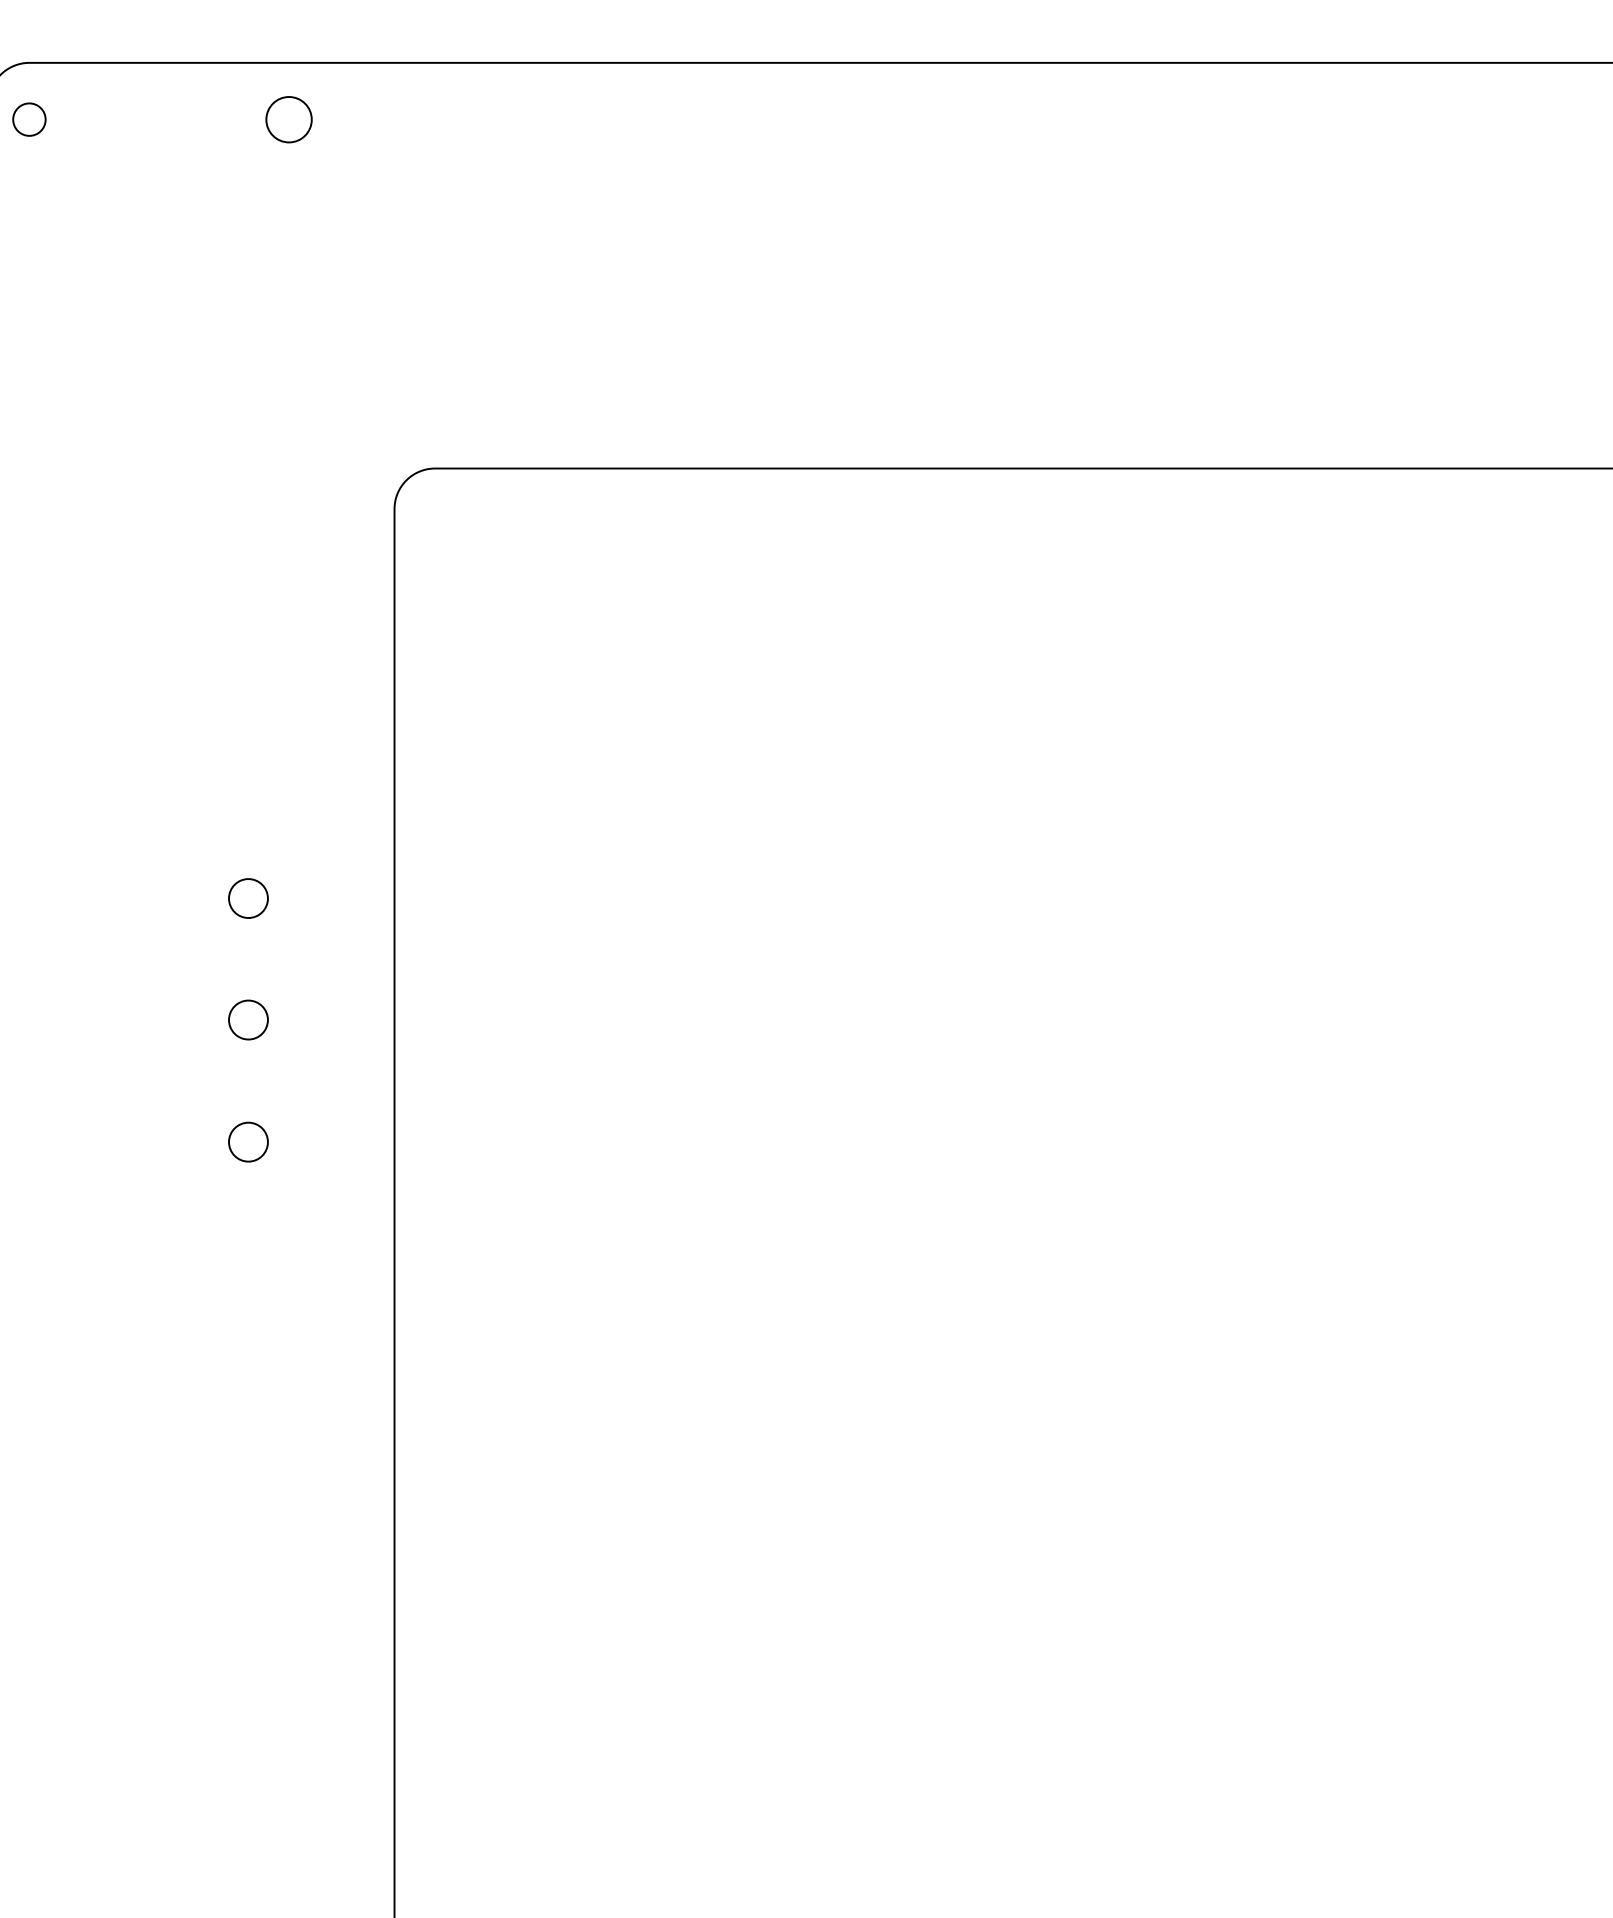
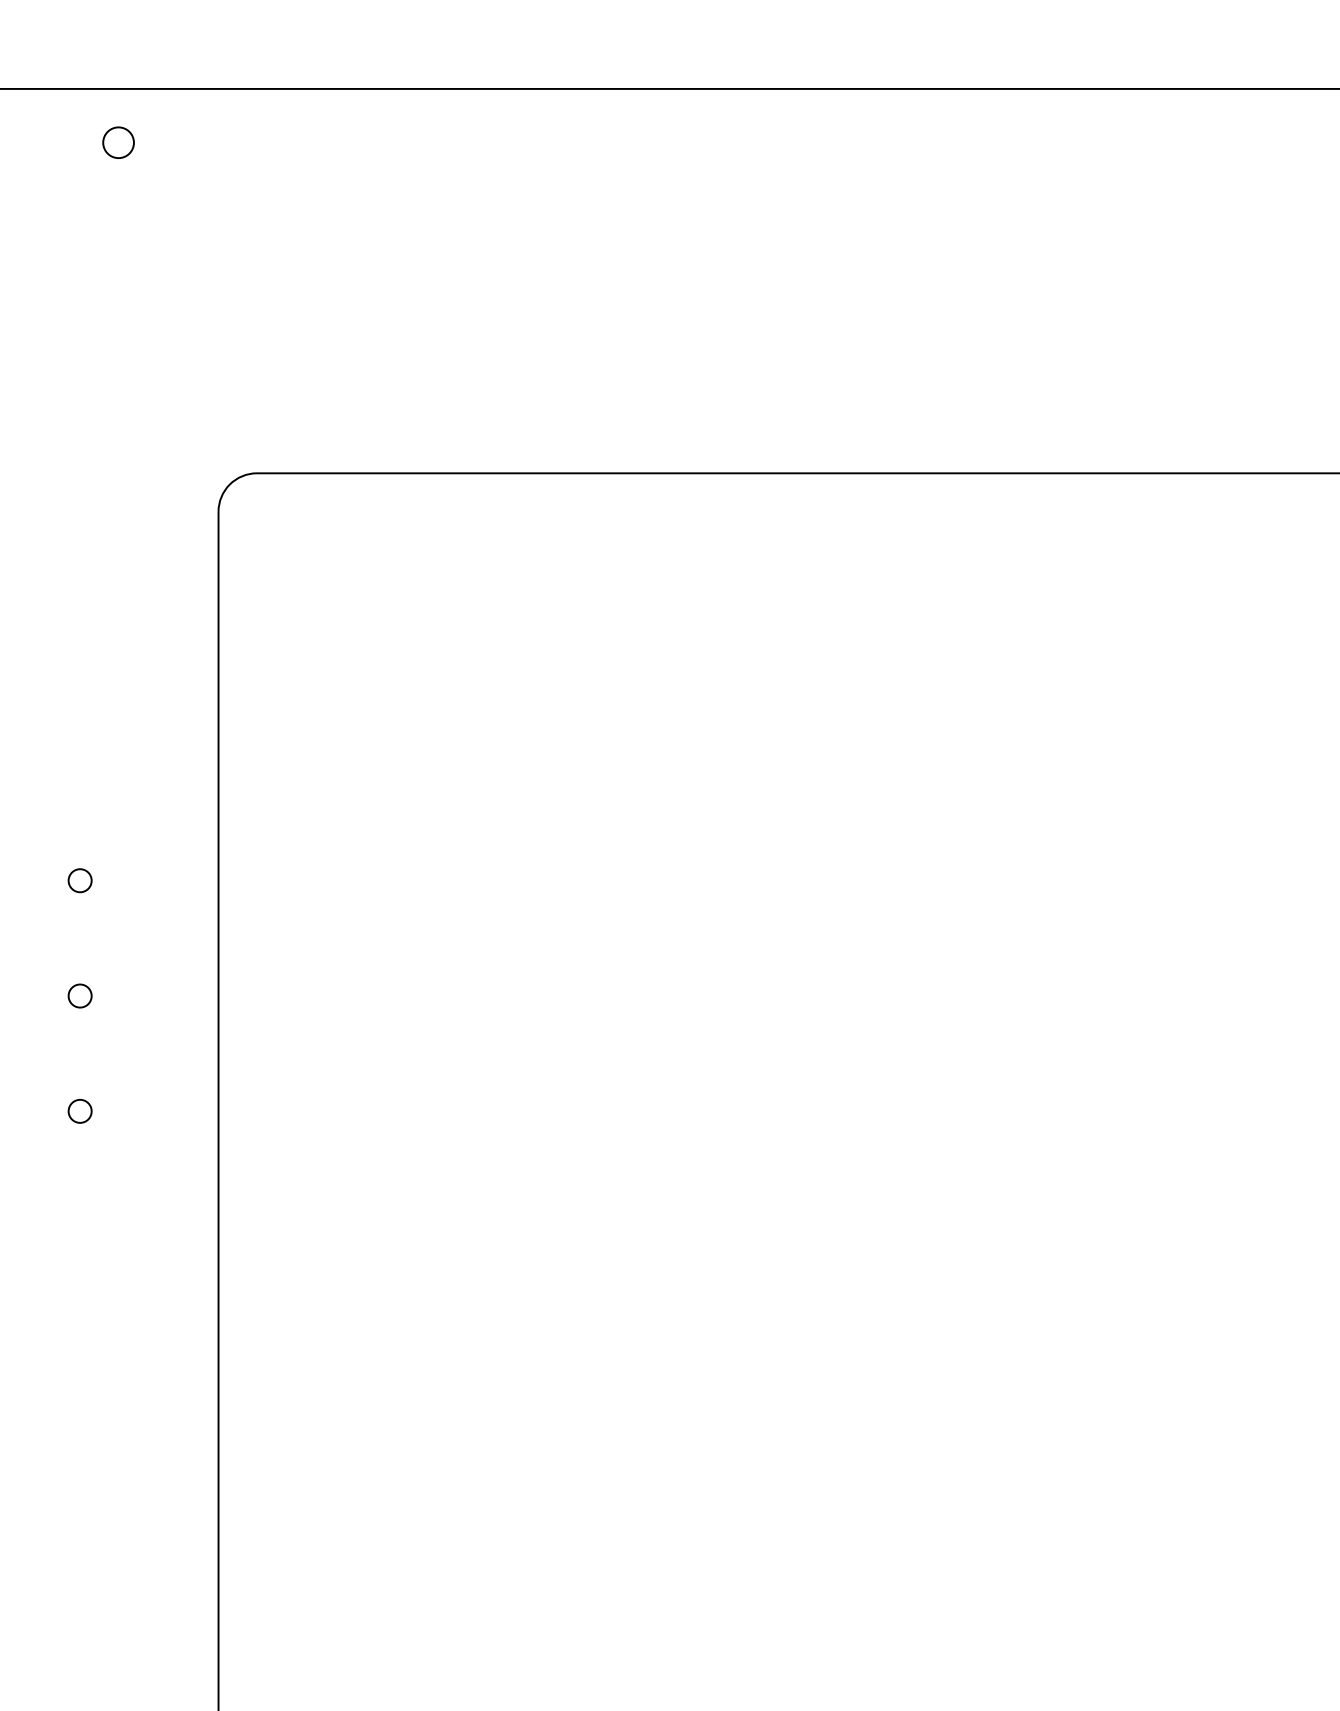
circle: (288, 119) -> (118, 142), size x0.71
circle: (248, 898) -> (80, 880), size x0.62
circle: (248, 1020) -> (80, 996), size x0.62
circle: (248, 1141) -> (80, 1110), size x0.62

